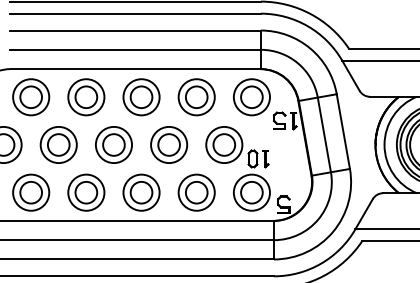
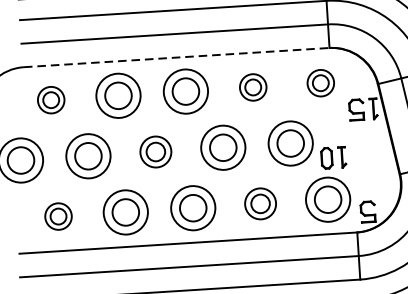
line: (135, 69) -> (176, 58), solid -> dashed
part: (31, 97) -> (51, 100), size x0.6
part: (196, 97) -> (253, 87), size x0.6
part: (251, 97) -> (320, 83), size x0.6
part: (113, 144) -> (155, 151), size x0.7
part: (31, 192) -> (58, 216), size x0.6
part: (196, 192) -> (260, 203), size x0.7

